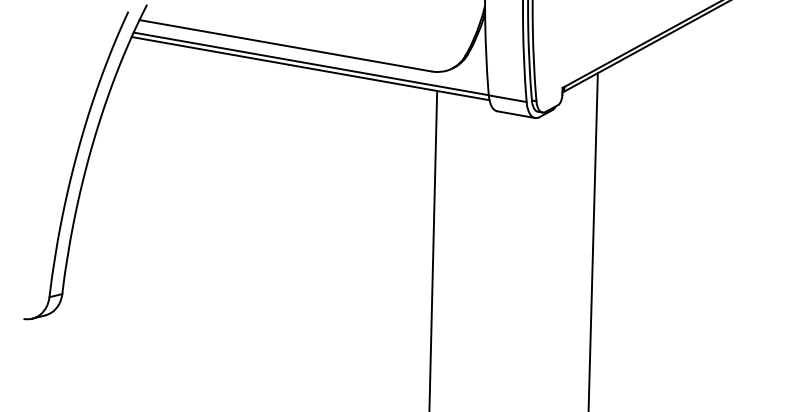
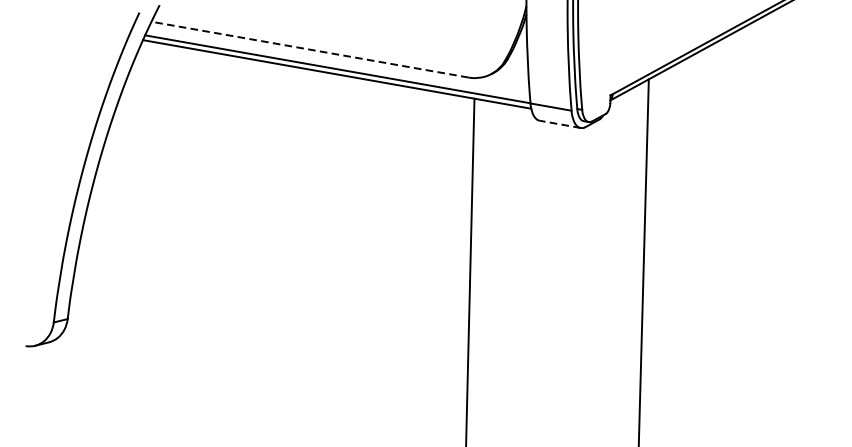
line: (285, 45) -> (309, 49), solid -> dashed
line: (515, 114) -> (559, 124), solid -> dashed

